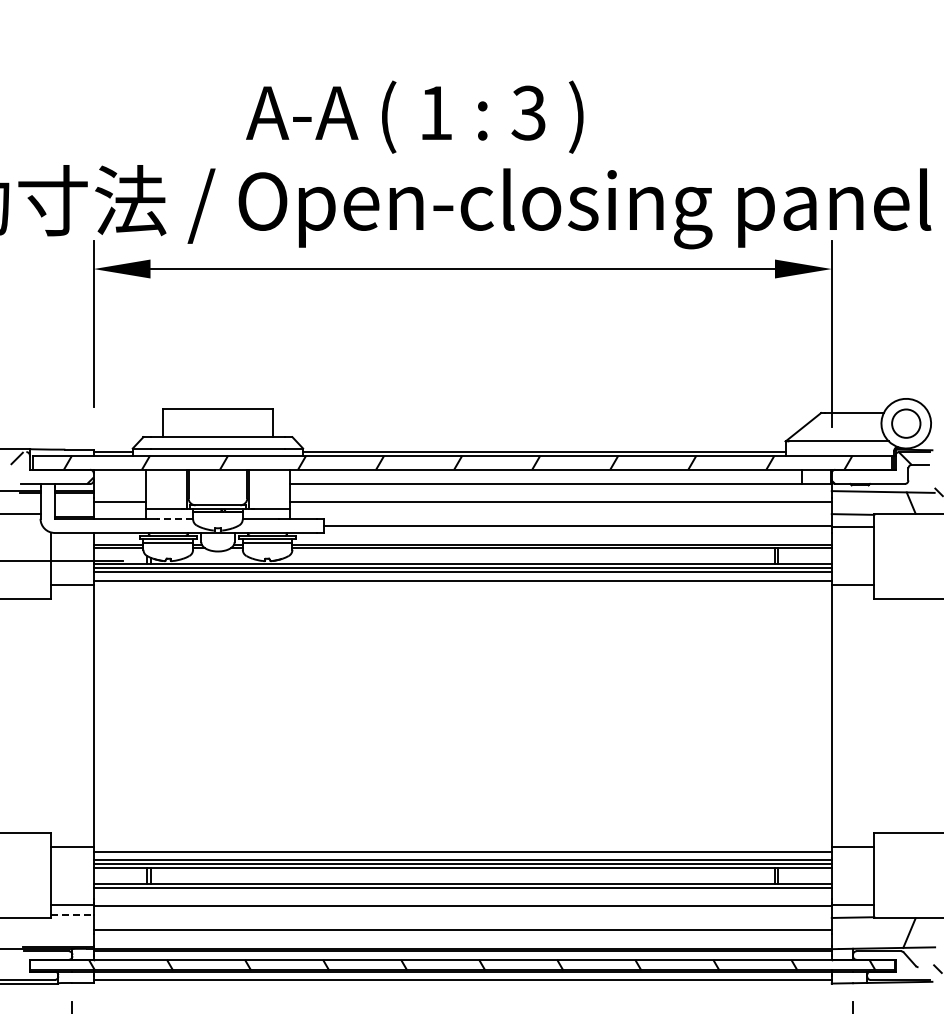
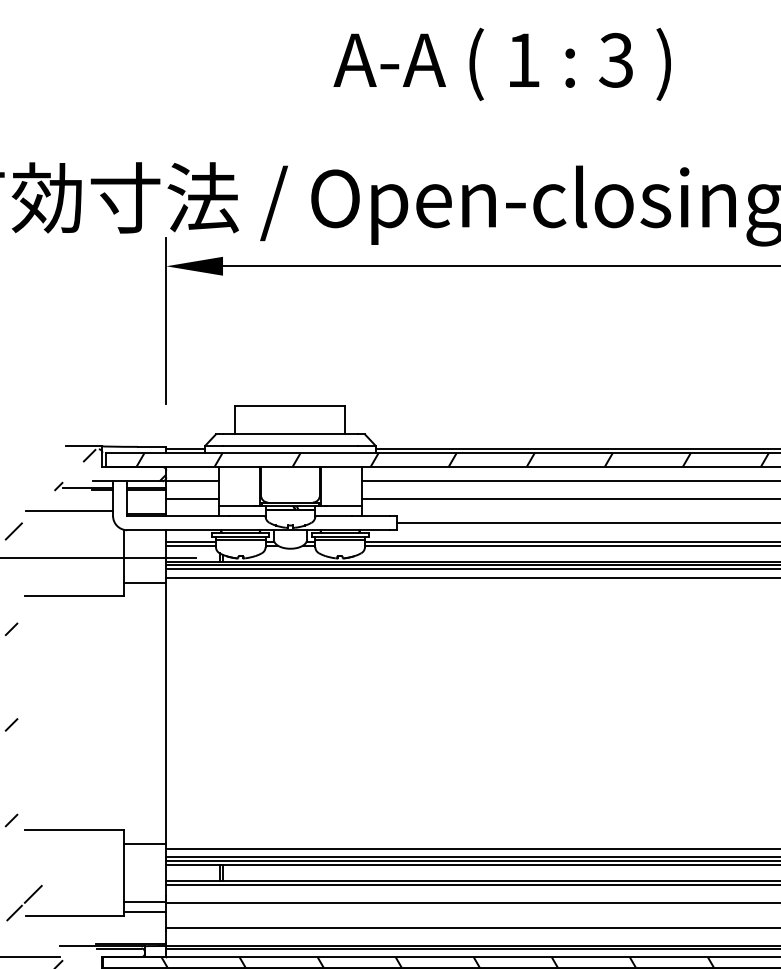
text: (414, 116) -> (502, 63), moved
line: (119, 484) -> (192, 481), added
line: (174, 518) -> (247, 515), dashed -> solid
line: (72, 915) -> (145, 912), dashed -> solid

